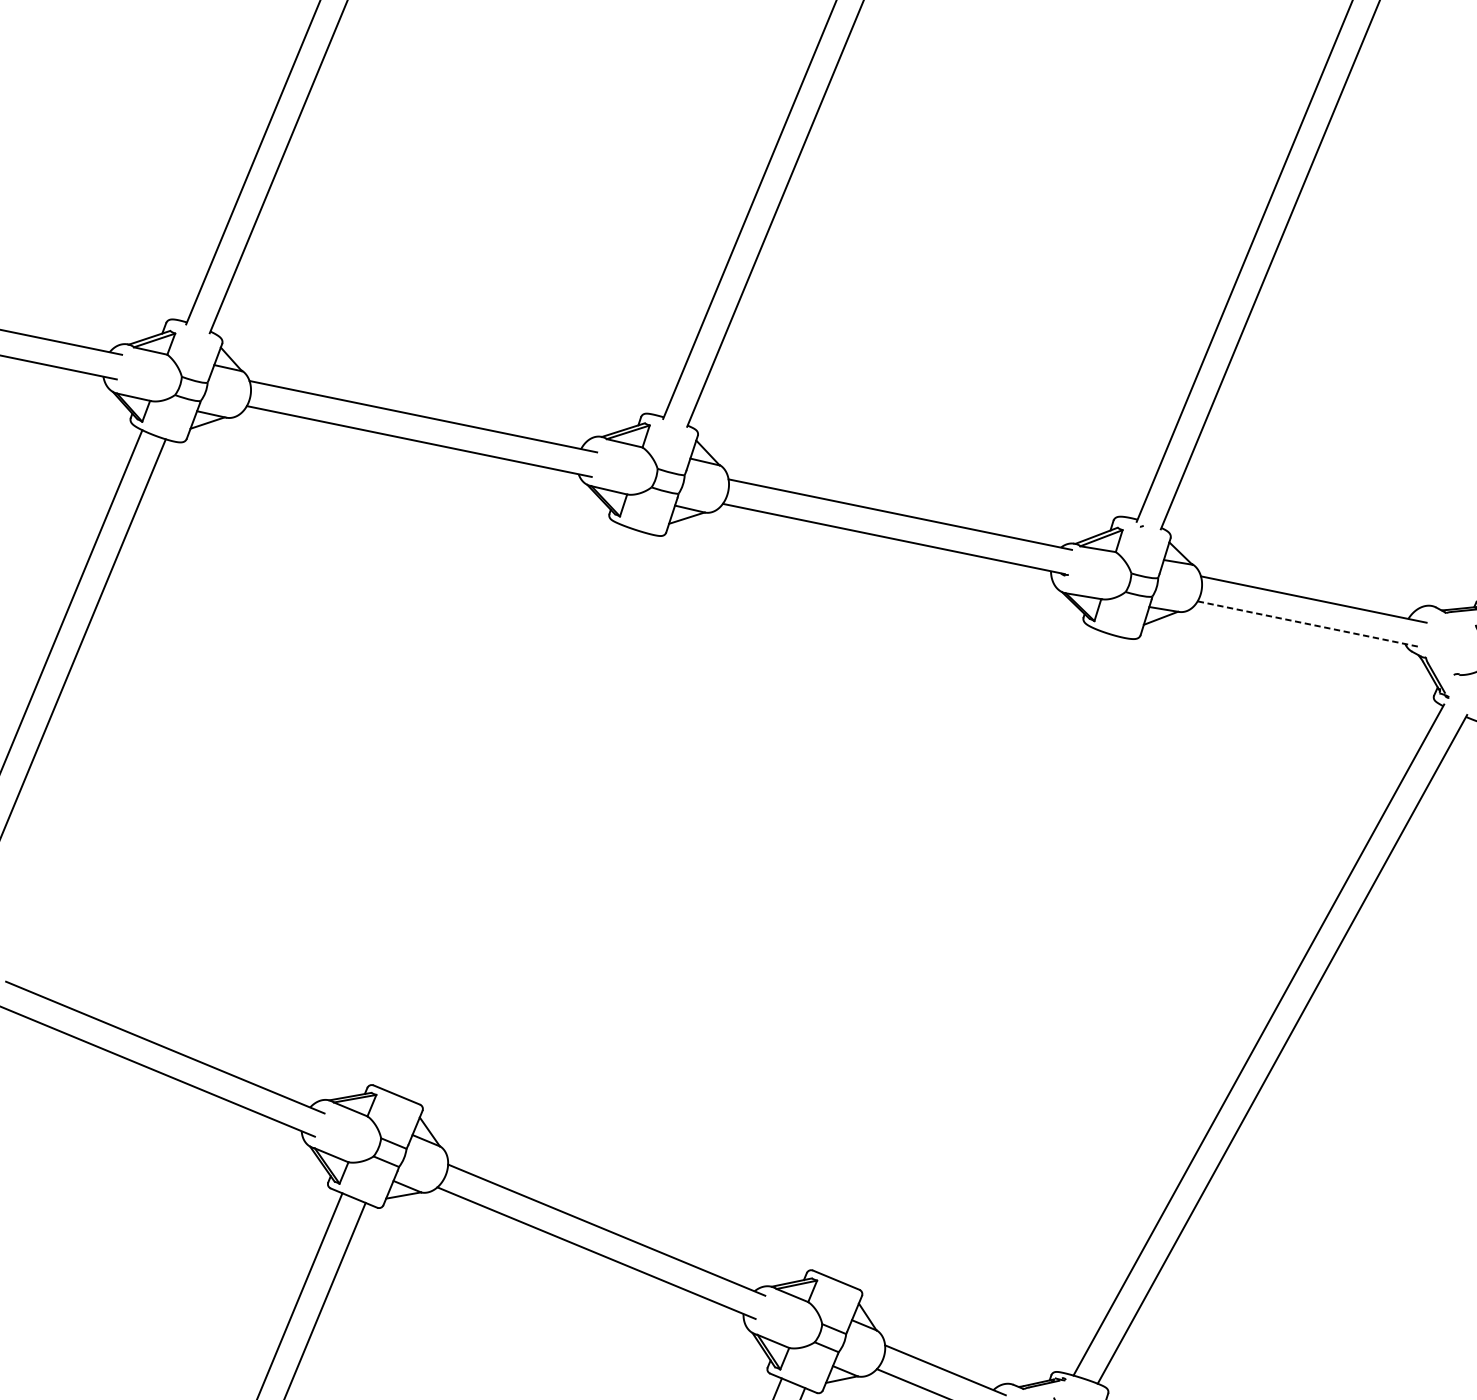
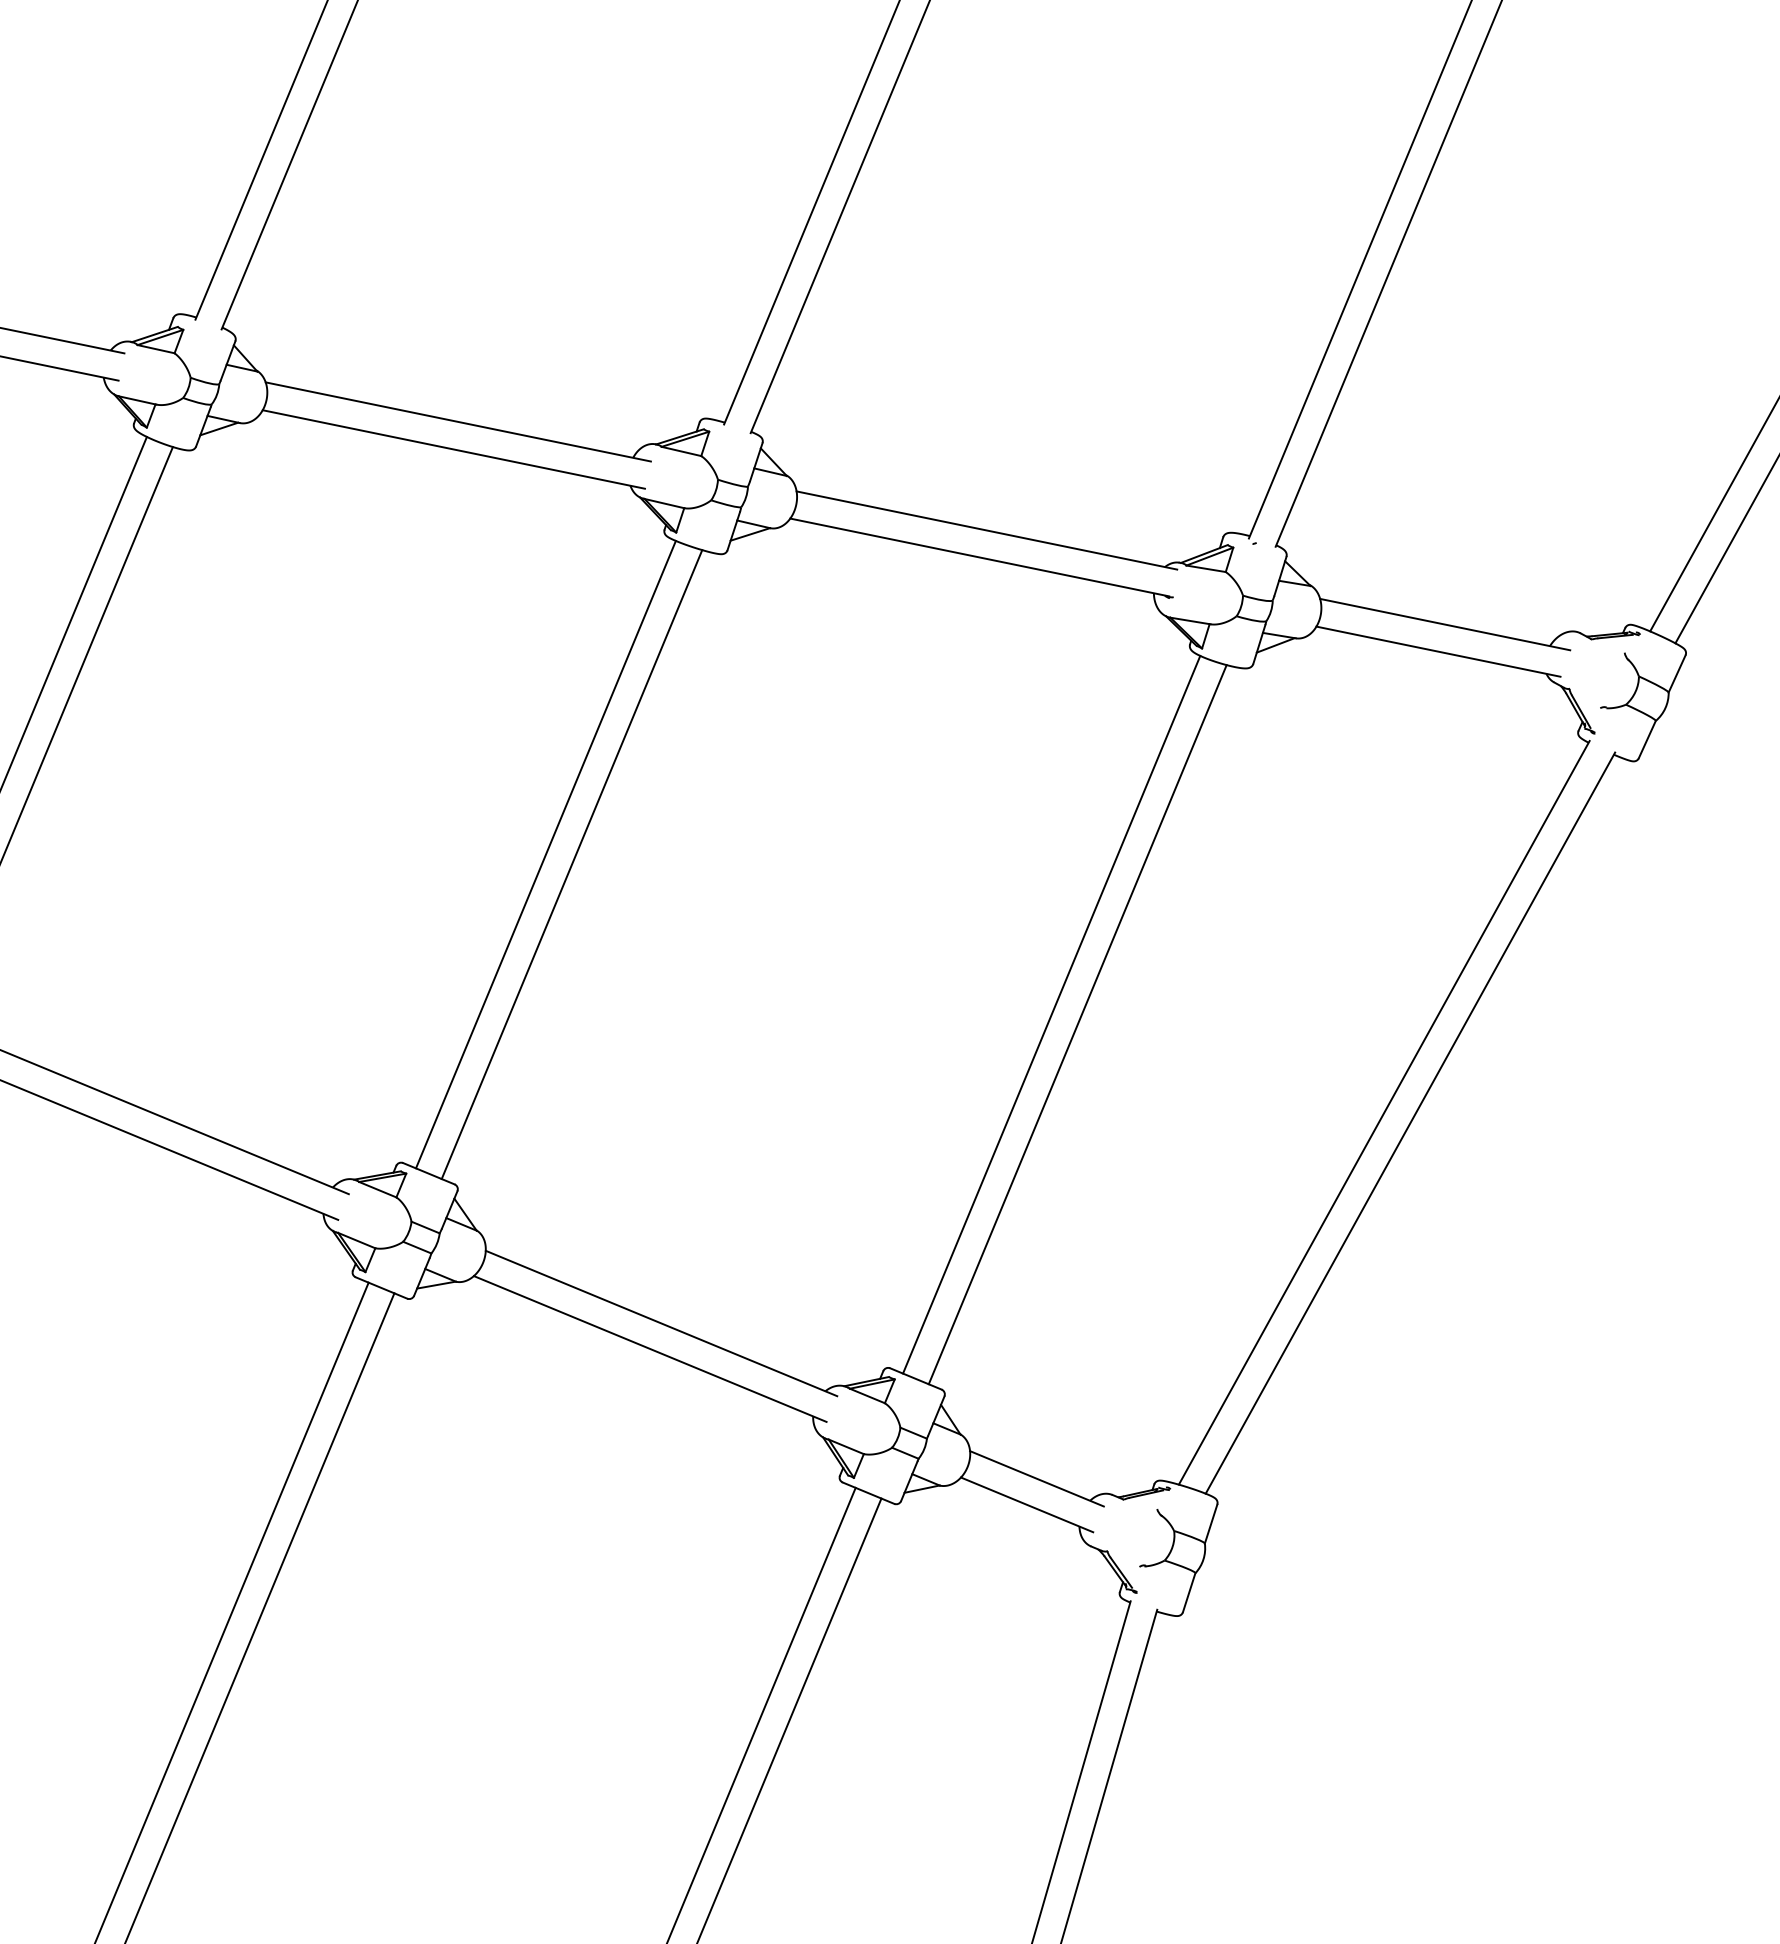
line: (1307, 623) -> (1438, 651), dashed -> solid
line: (502, 806) -> (545, 854), added
line: (525, 815) -> (571, 864), added
line: (958, 951) -> (1051, 1014), added
line: (982, 960) -> (1077, 1024), added

